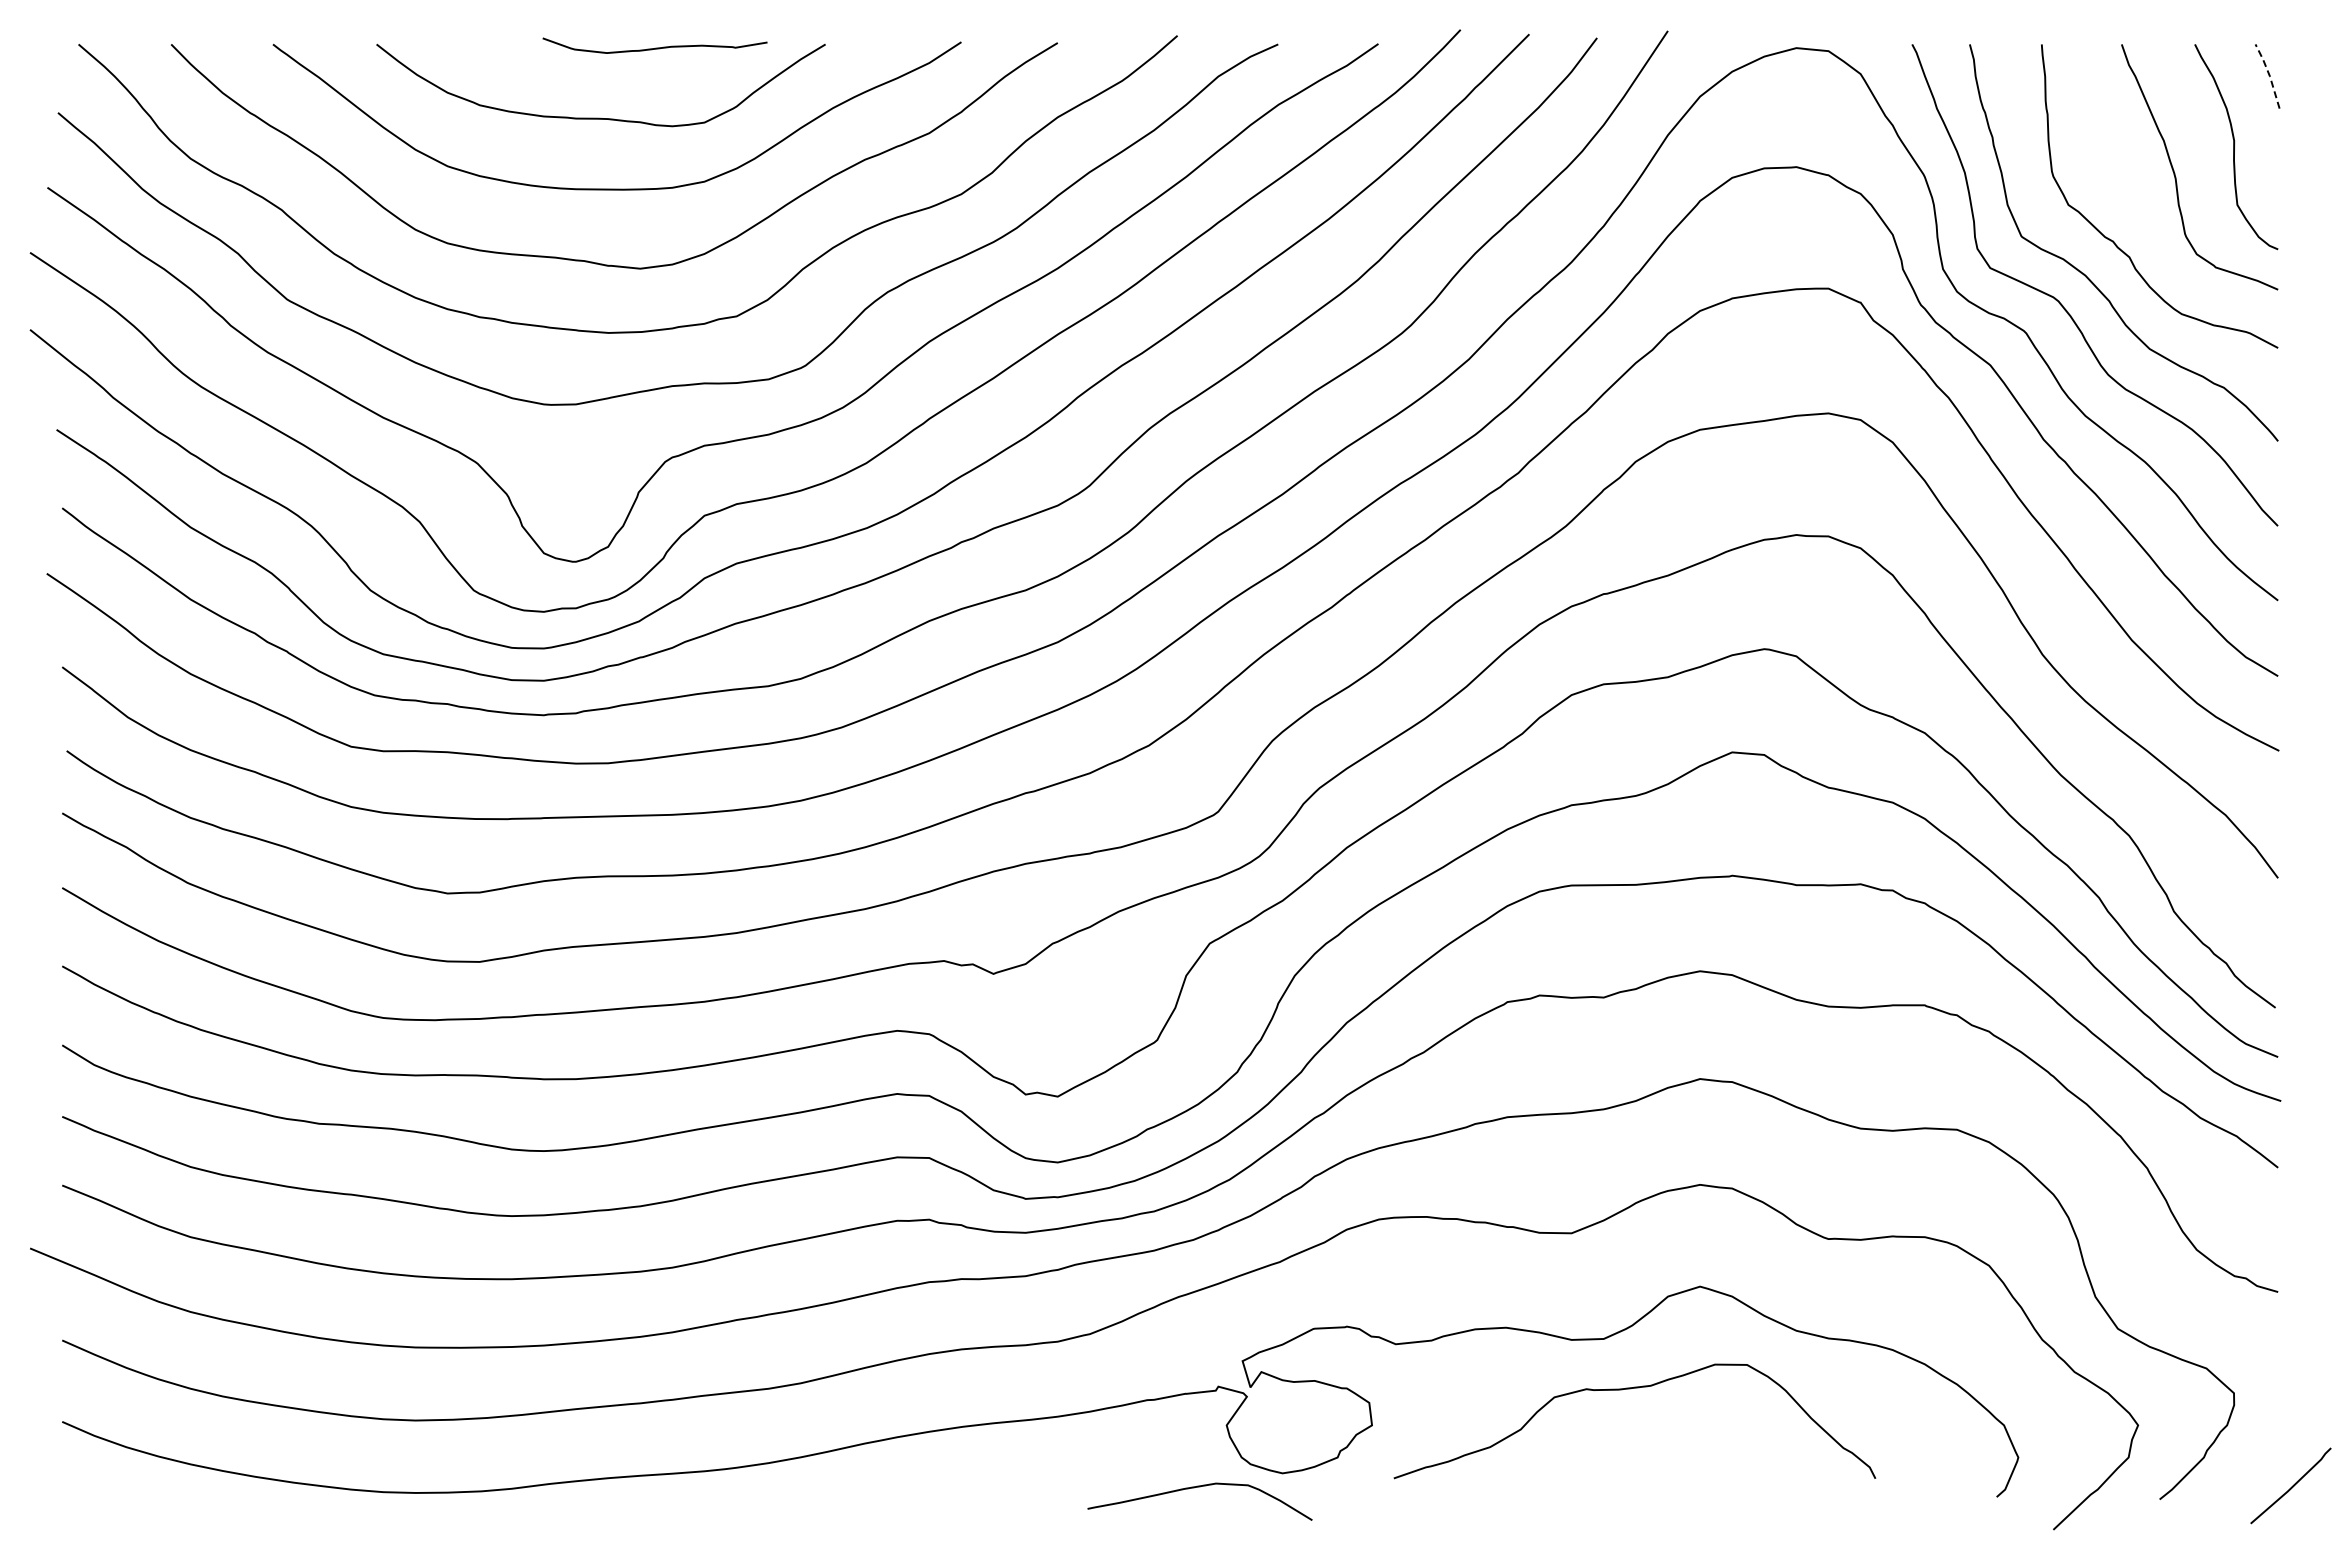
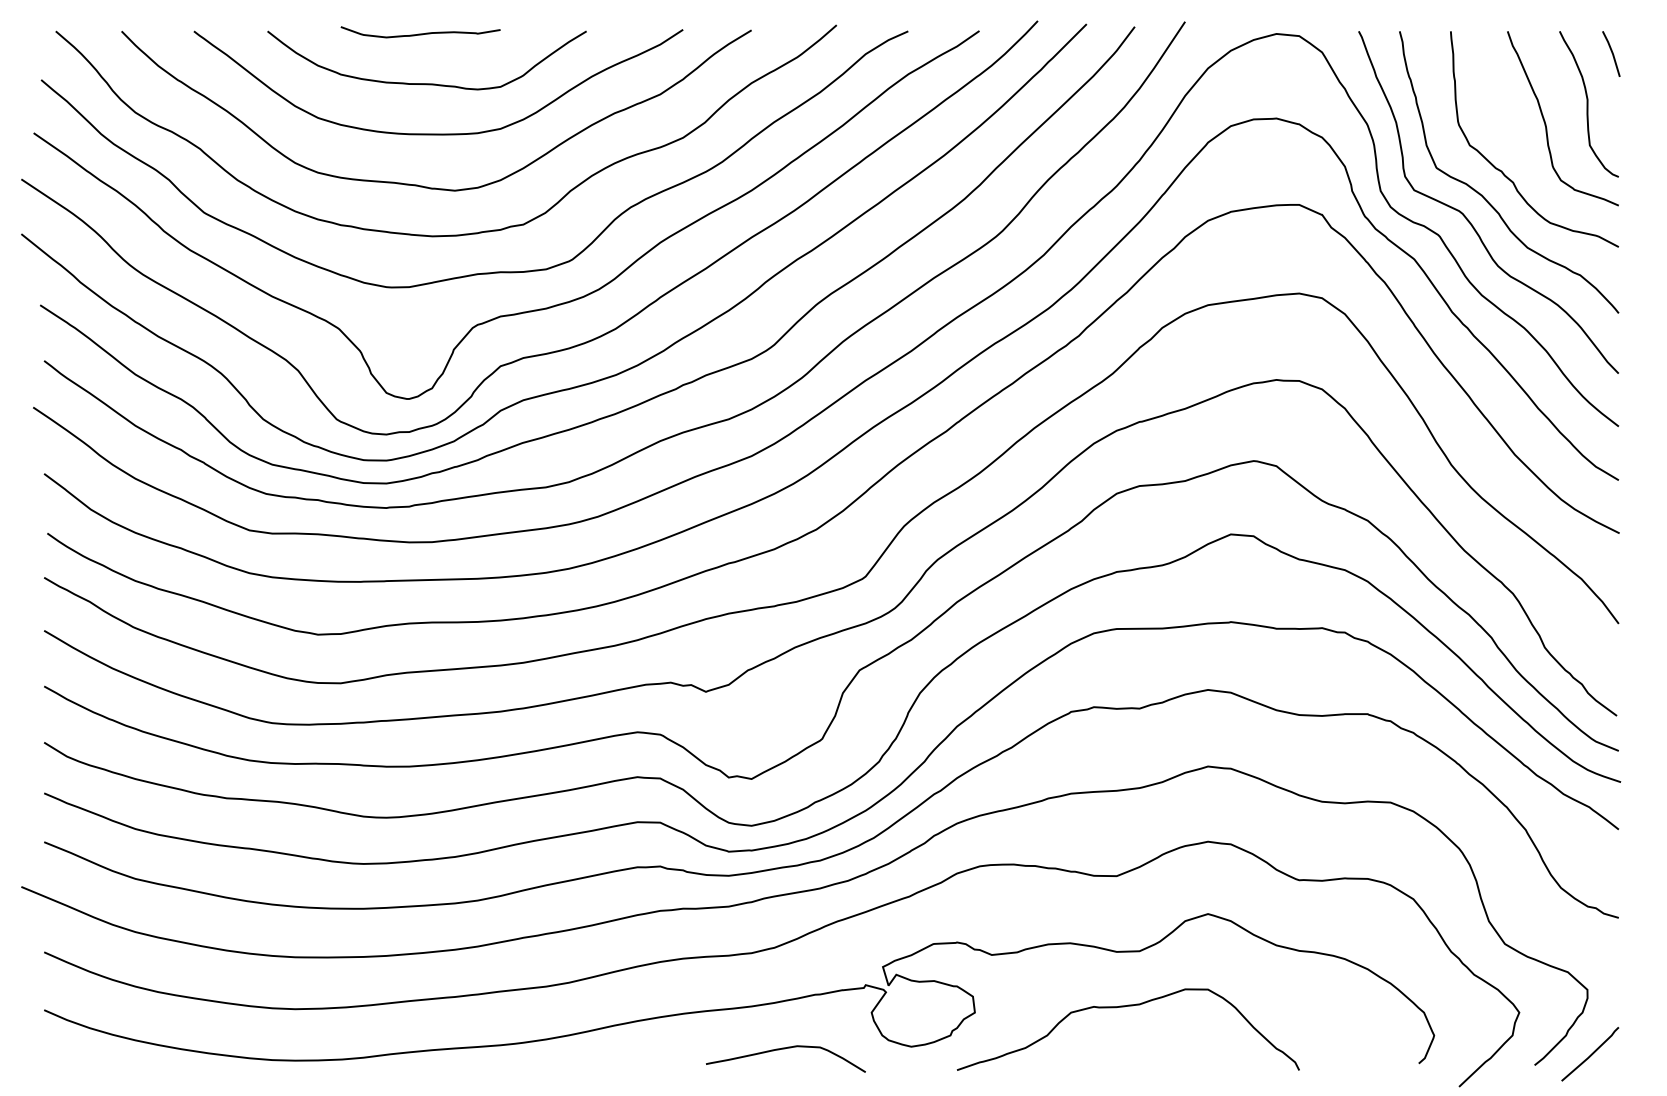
curve: (655, 47) -> (420, 33), moved
line: (2269, 75) -> (1612, 53), dashed -> solid
curve: (1630, 1389) -> (1125, 1007), moved
line: (2291, 1486) -> (1590, 1054), moved
curve: (1194, 1488) -> (781, 1049), moved

